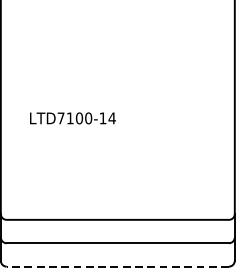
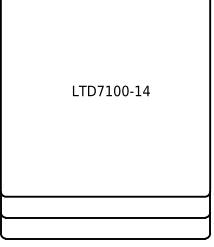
text: (73, 117) -> (111, 90), moved
line: (116, 266) -> (104, 238), dashed -> solid

